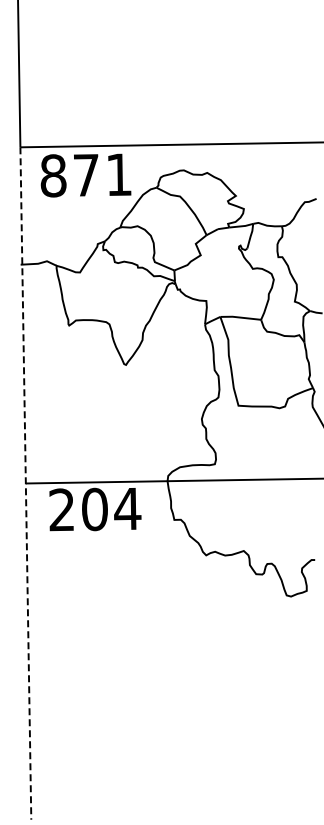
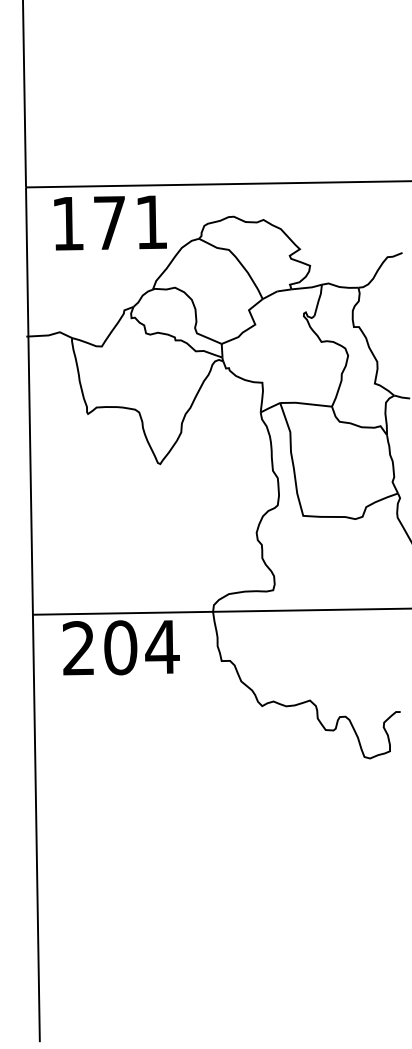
text: (53, 175) -> (68, 223), 871 -> 171
line: (25, 484) -> (32, 616), dashed -> solid

